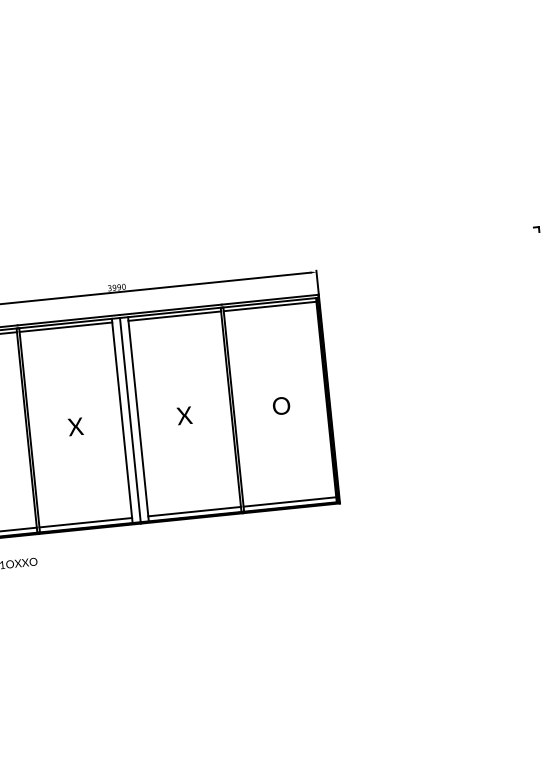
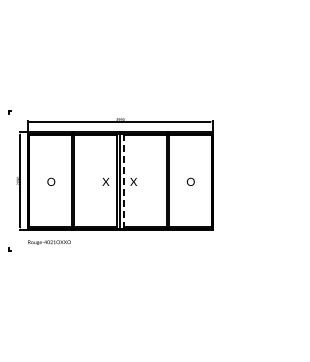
text: (184, 414) -> (133, 181), moved
line: (139, 419) -> (124, 181), solid -> dashed
text: (74, 426) -> (105, 181), moved

